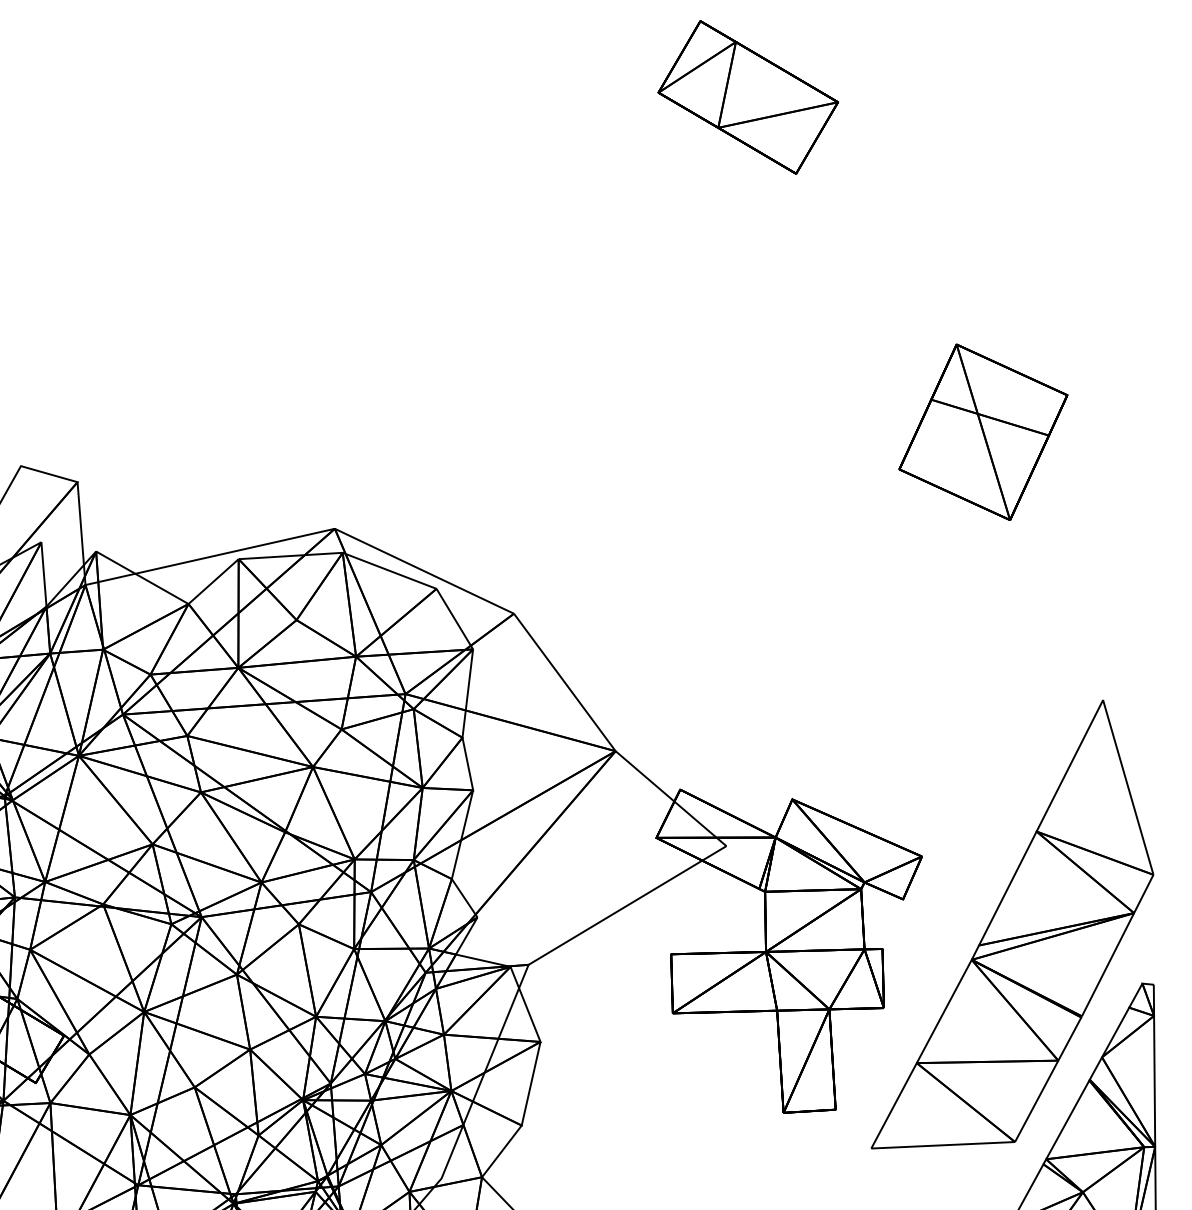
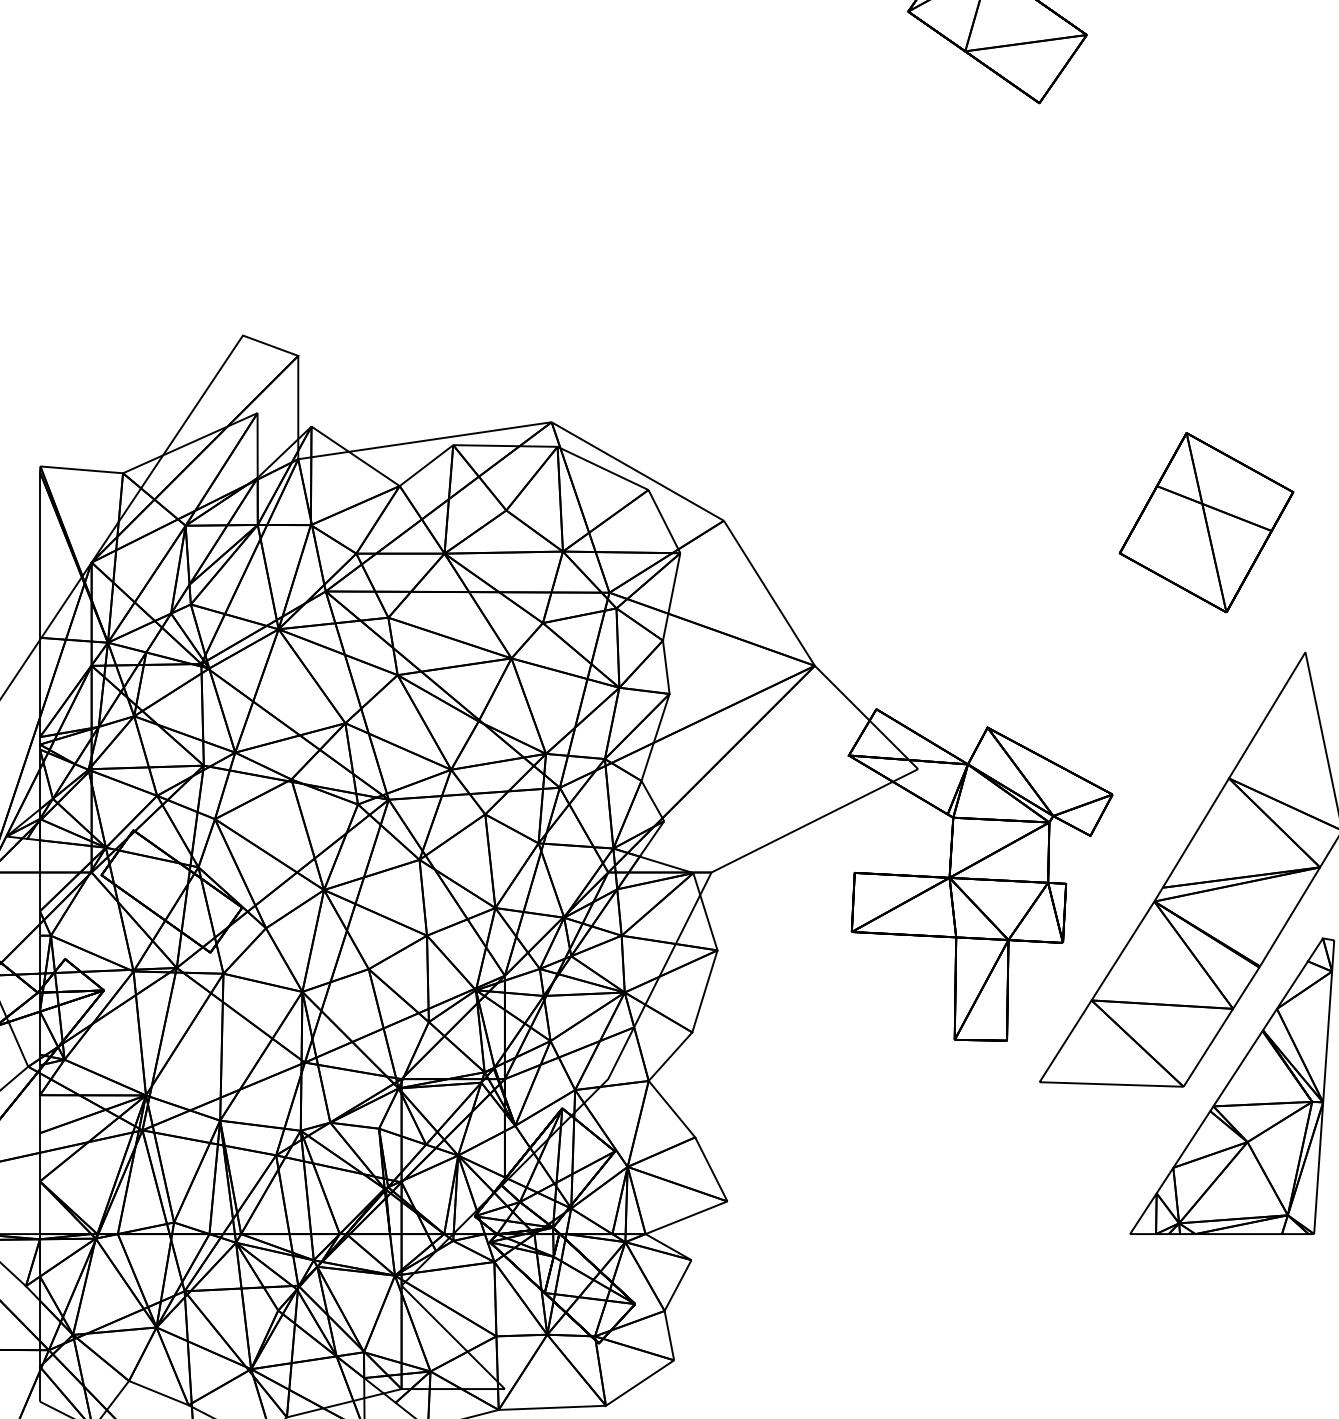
part: (983, 432) -> (1206, 522), moved

